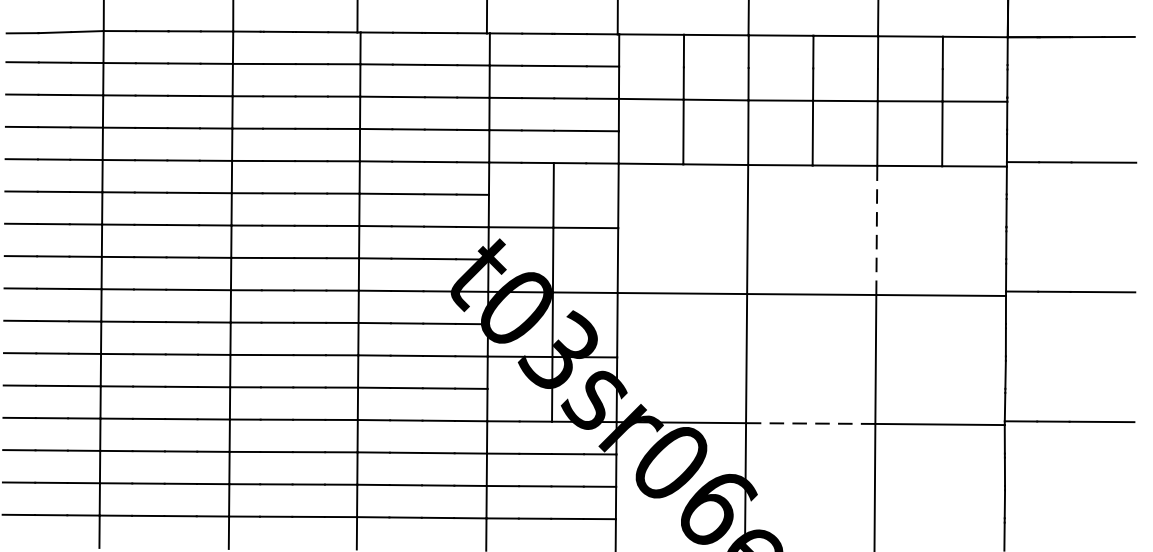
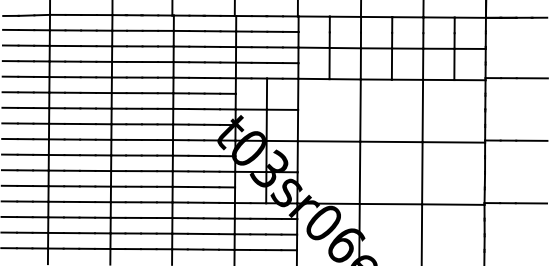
line: (876, 229) -> (422, 110), dashed -> solid
line: (809, 424) -> (390, 204), dashed -> solid

